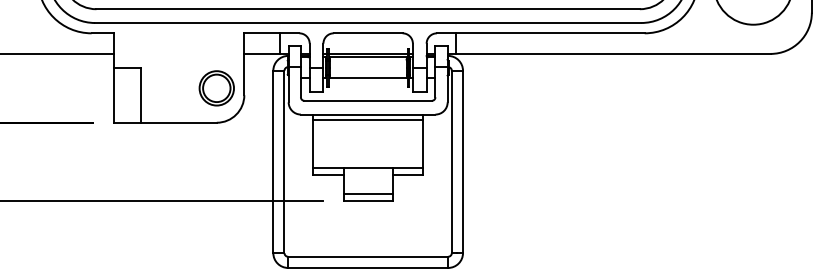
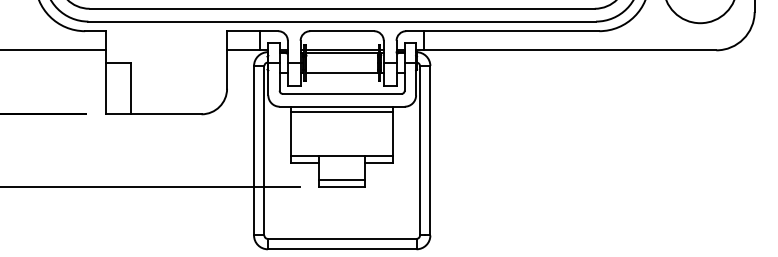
part: (216, 88) -> (201, 82), removed

